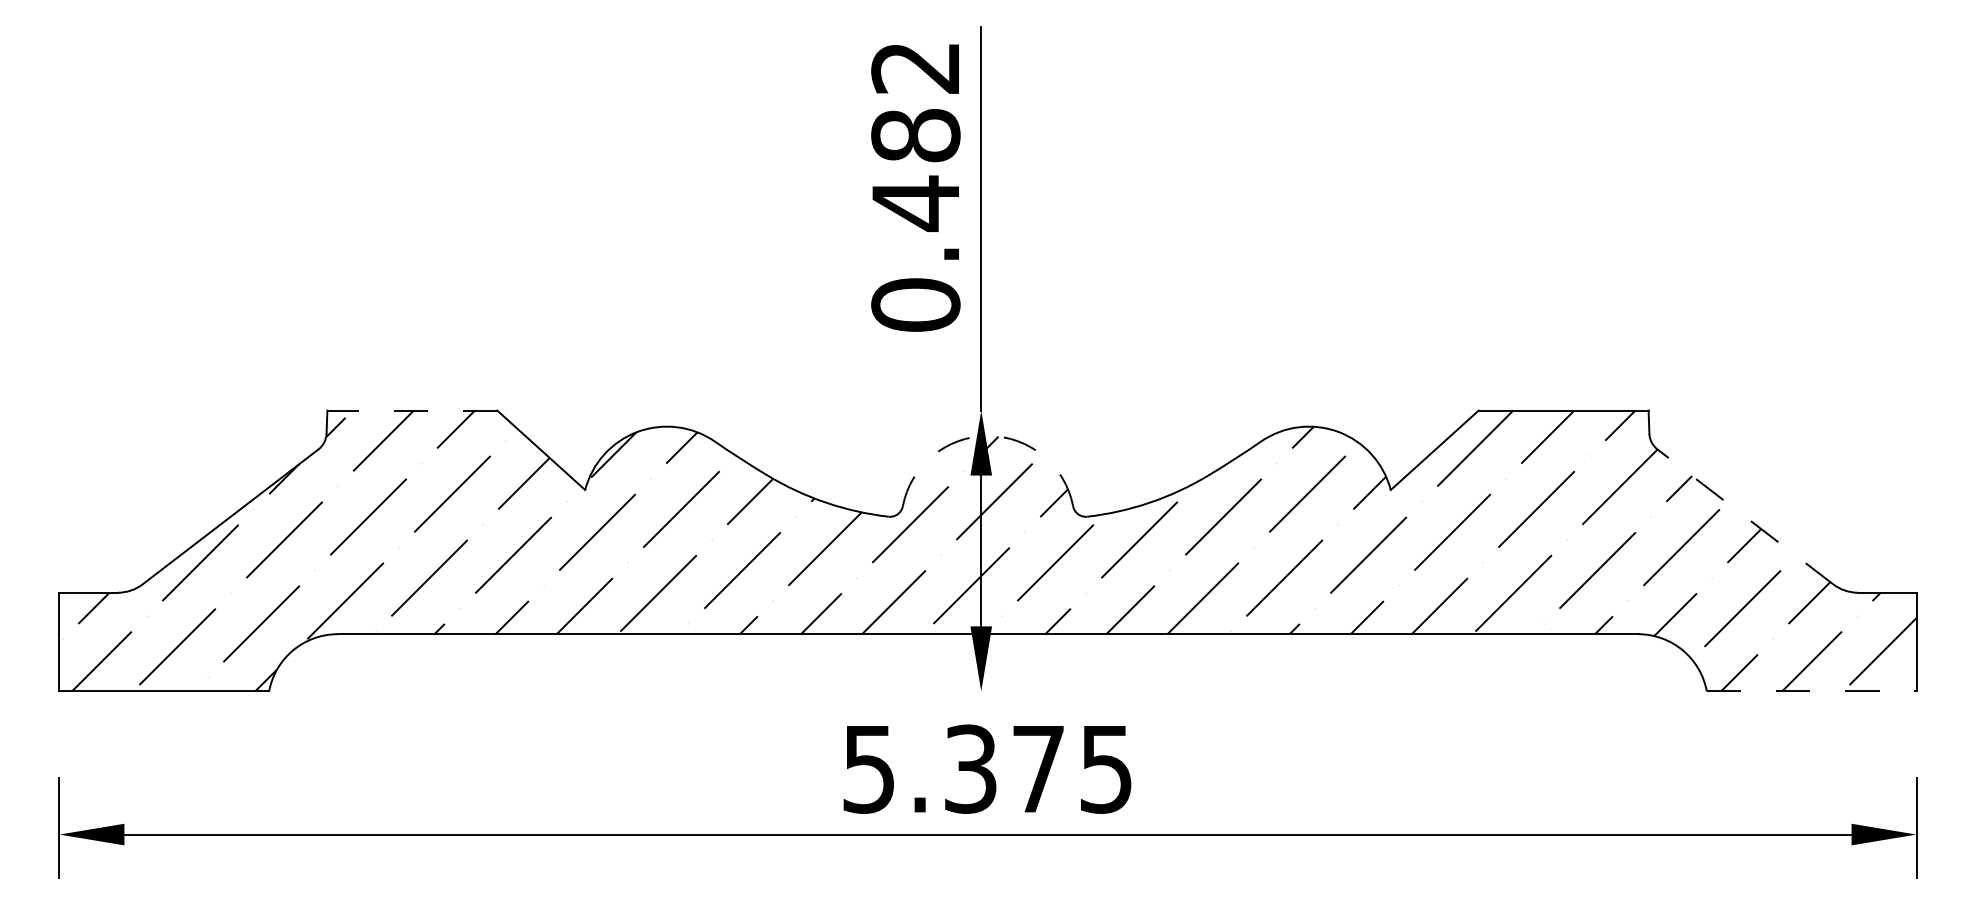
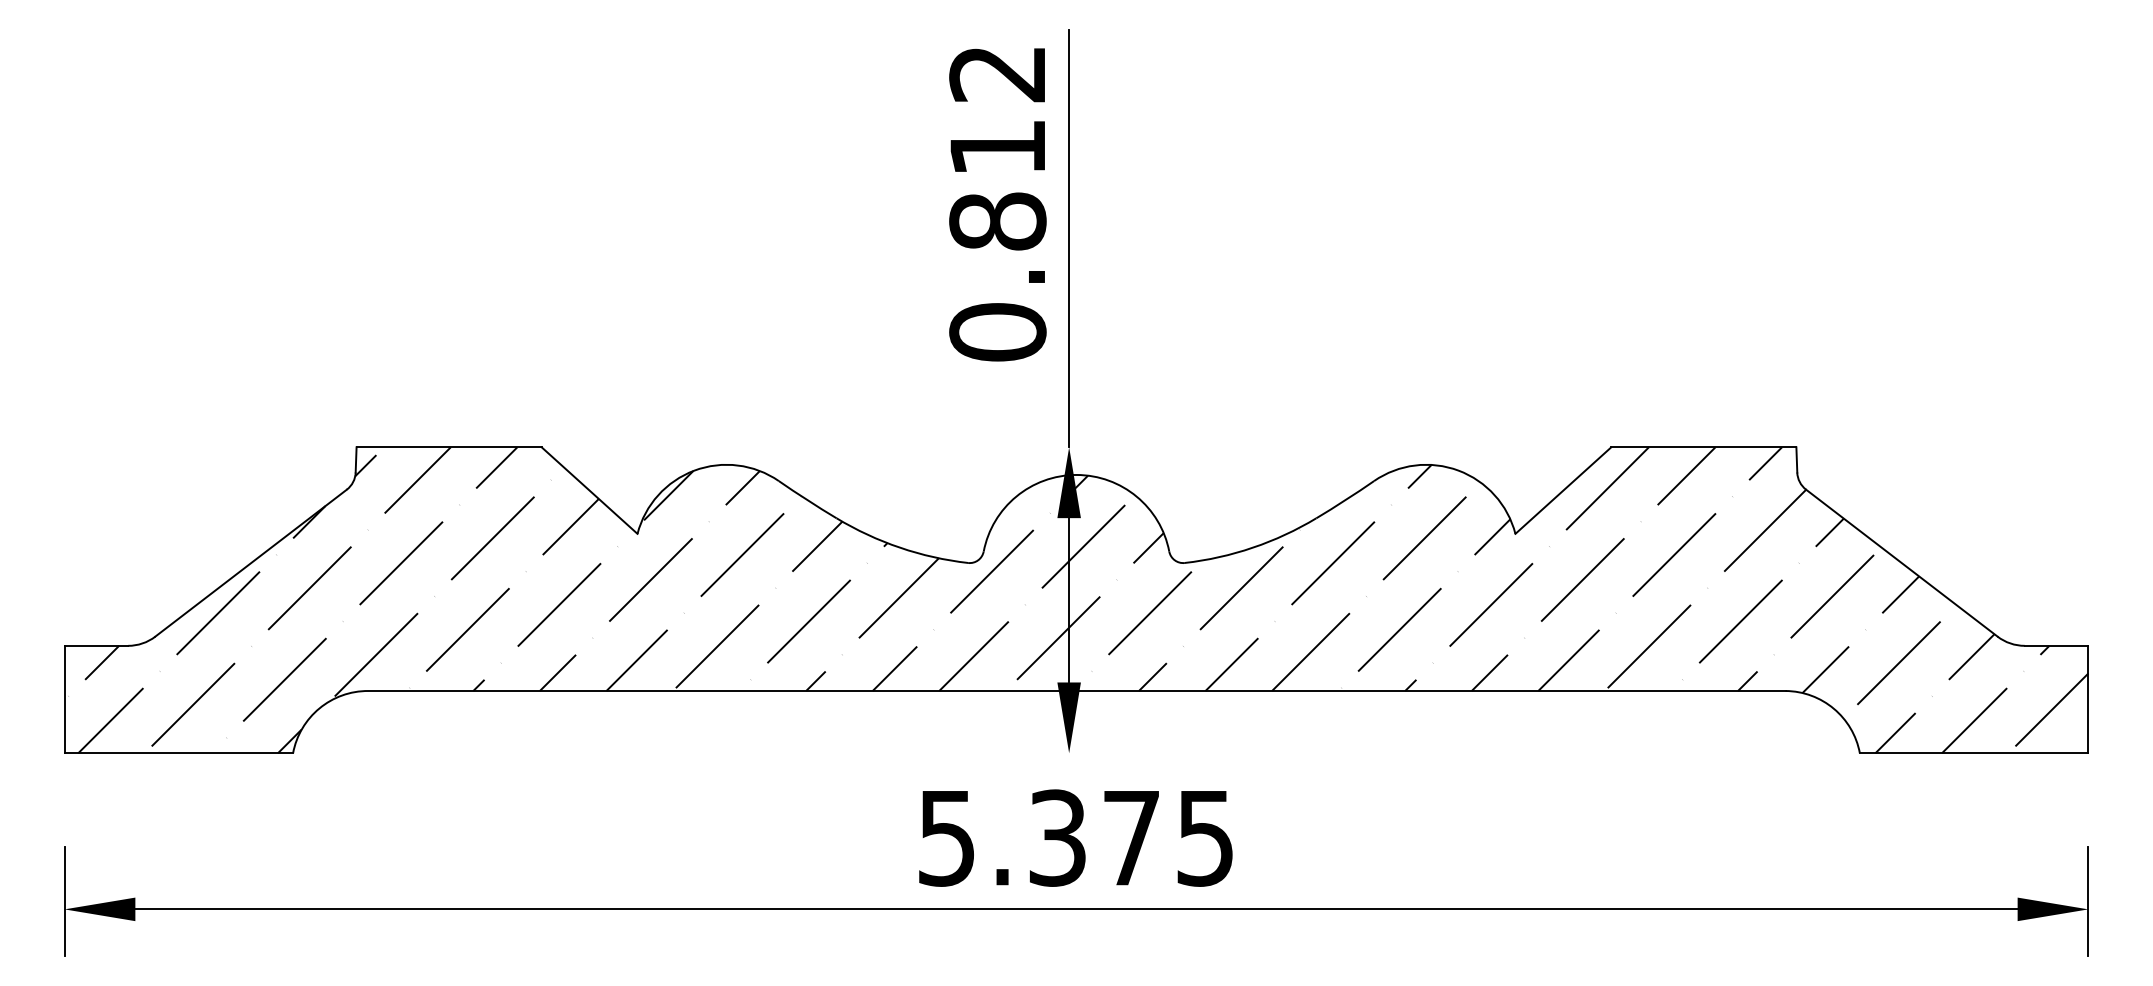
text: (915, 170) -> (997, 185), 0.482 -> 0.812
line: (412, 410) -> (449, 447), dashed -> solid
arc: (988, 435) -> (1076, 474), dashed -> solid
line: (1745, 517) -> (1901, 563), dashed -> solid
line: (1812, 691) -> (1974, 753), dashed -> solid

